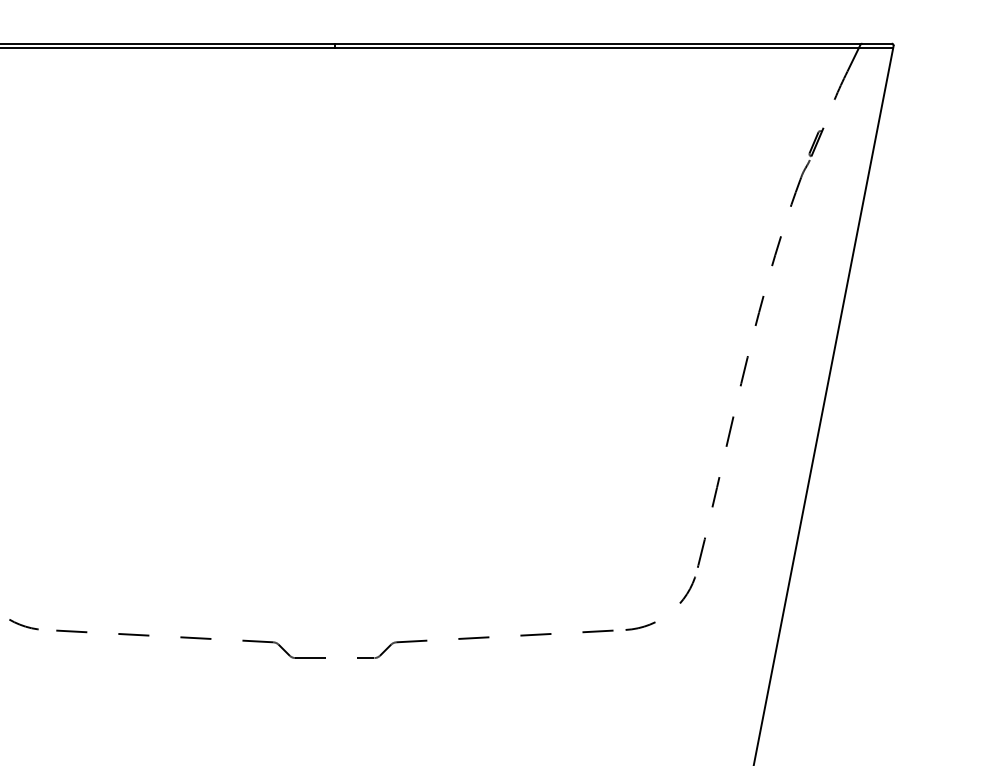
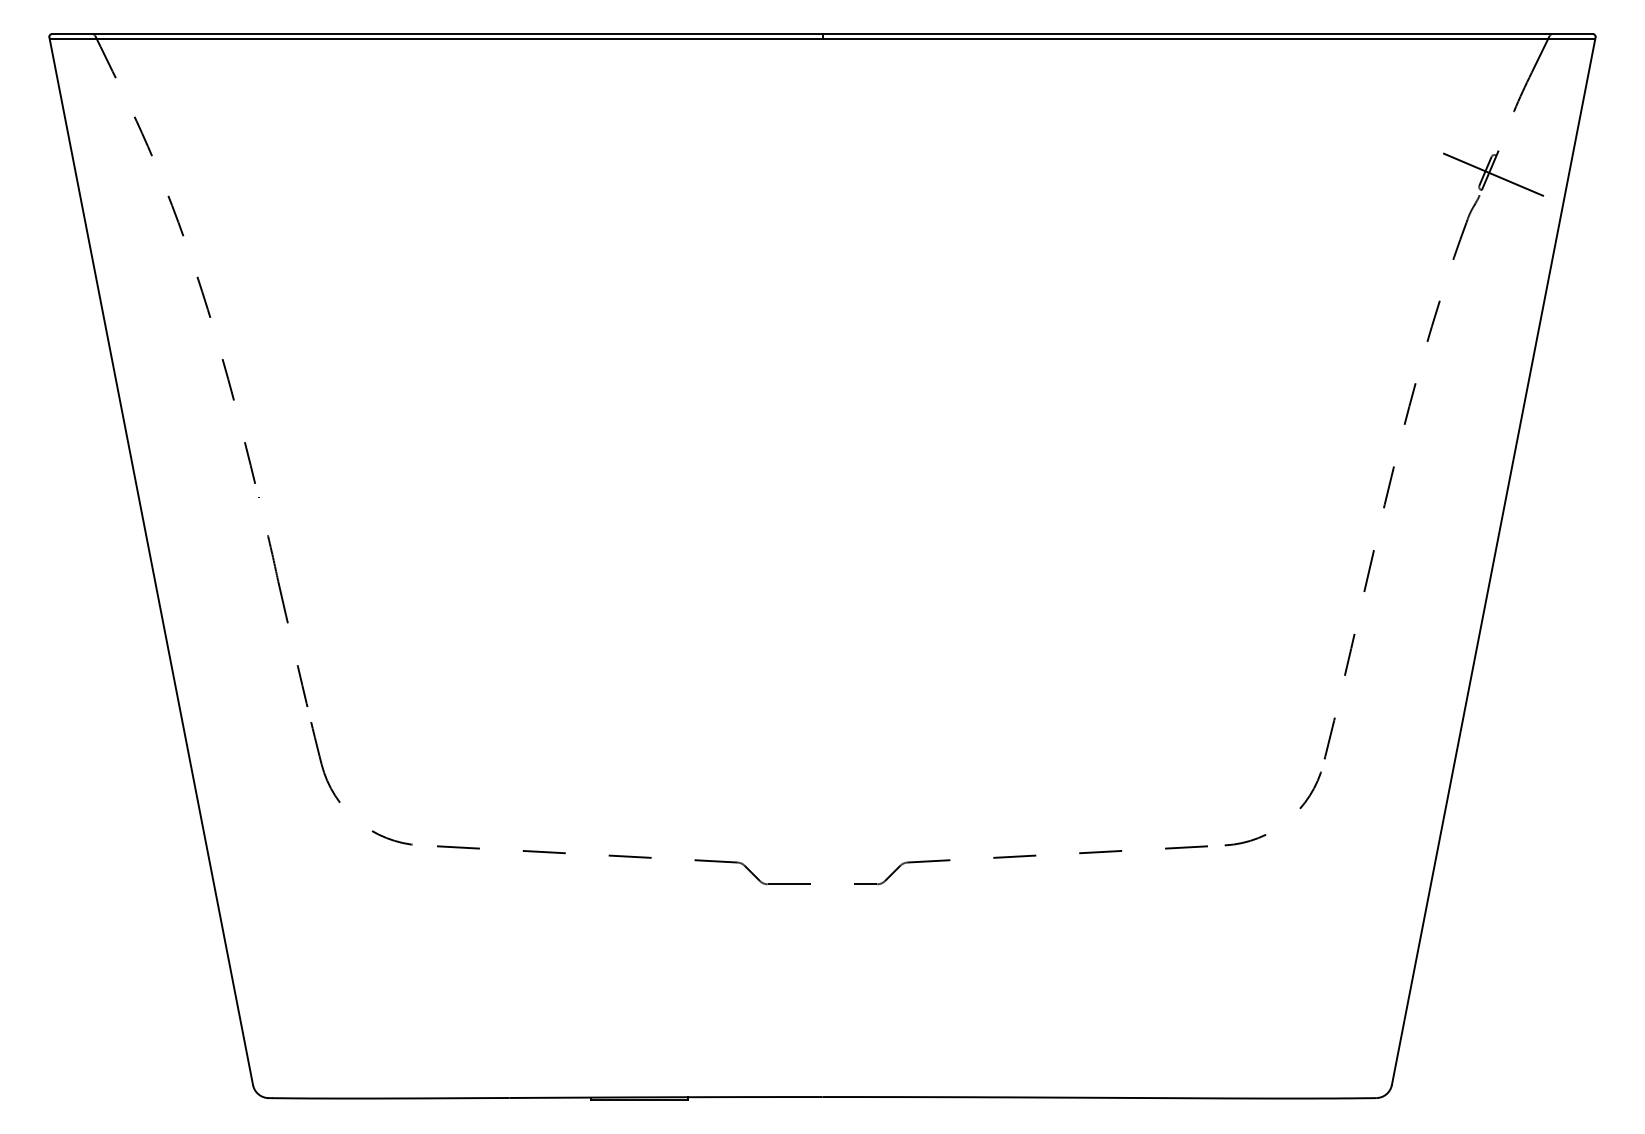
line: (819, 145) -> (1493, 174), added

